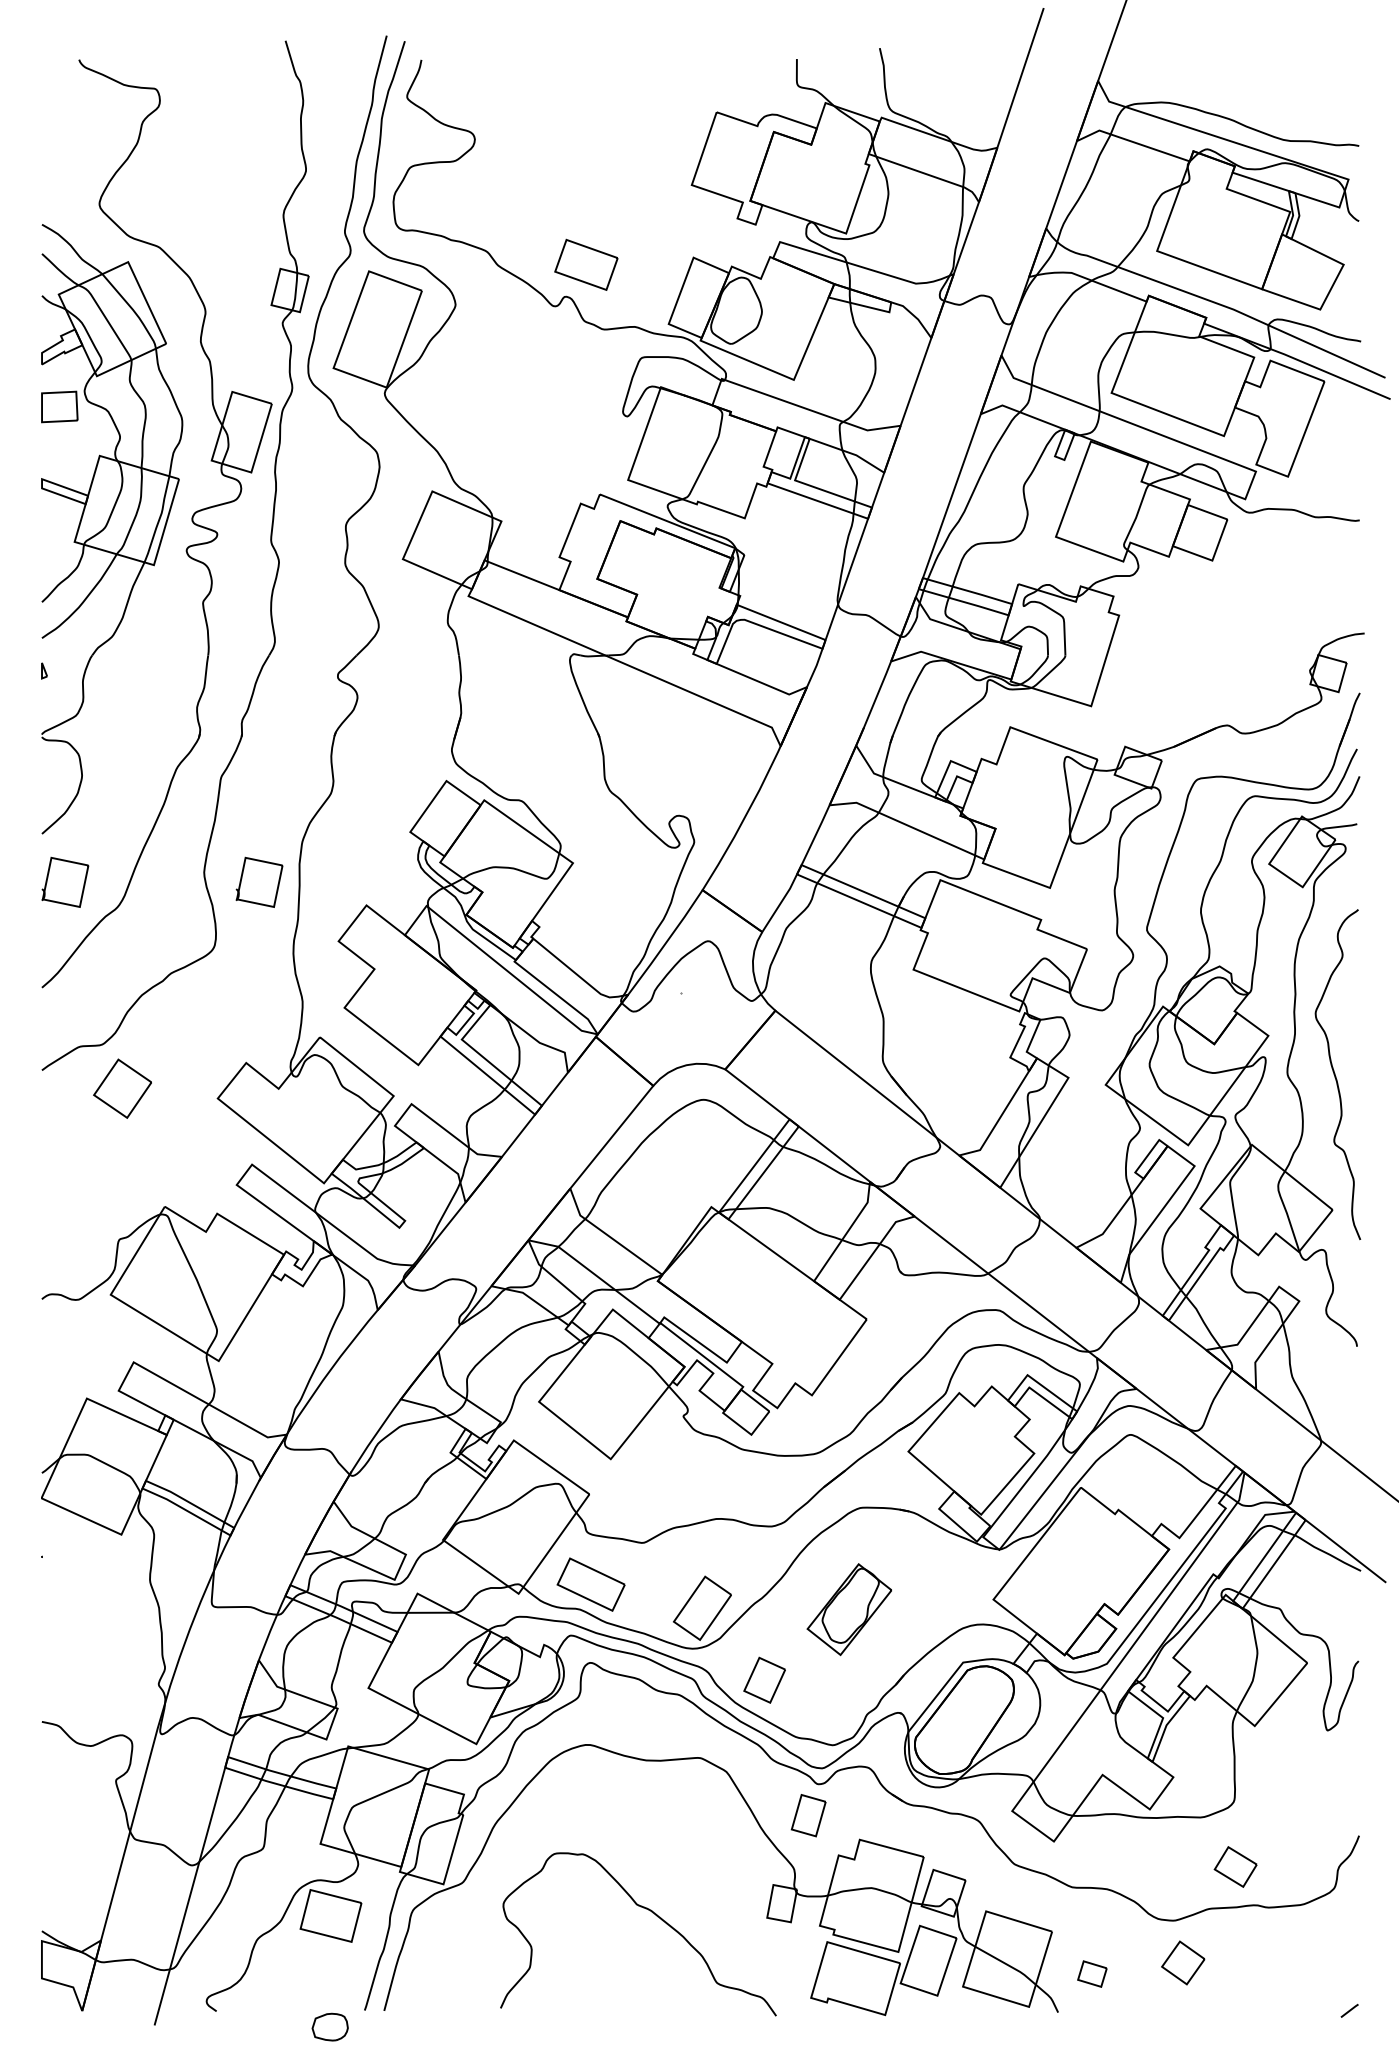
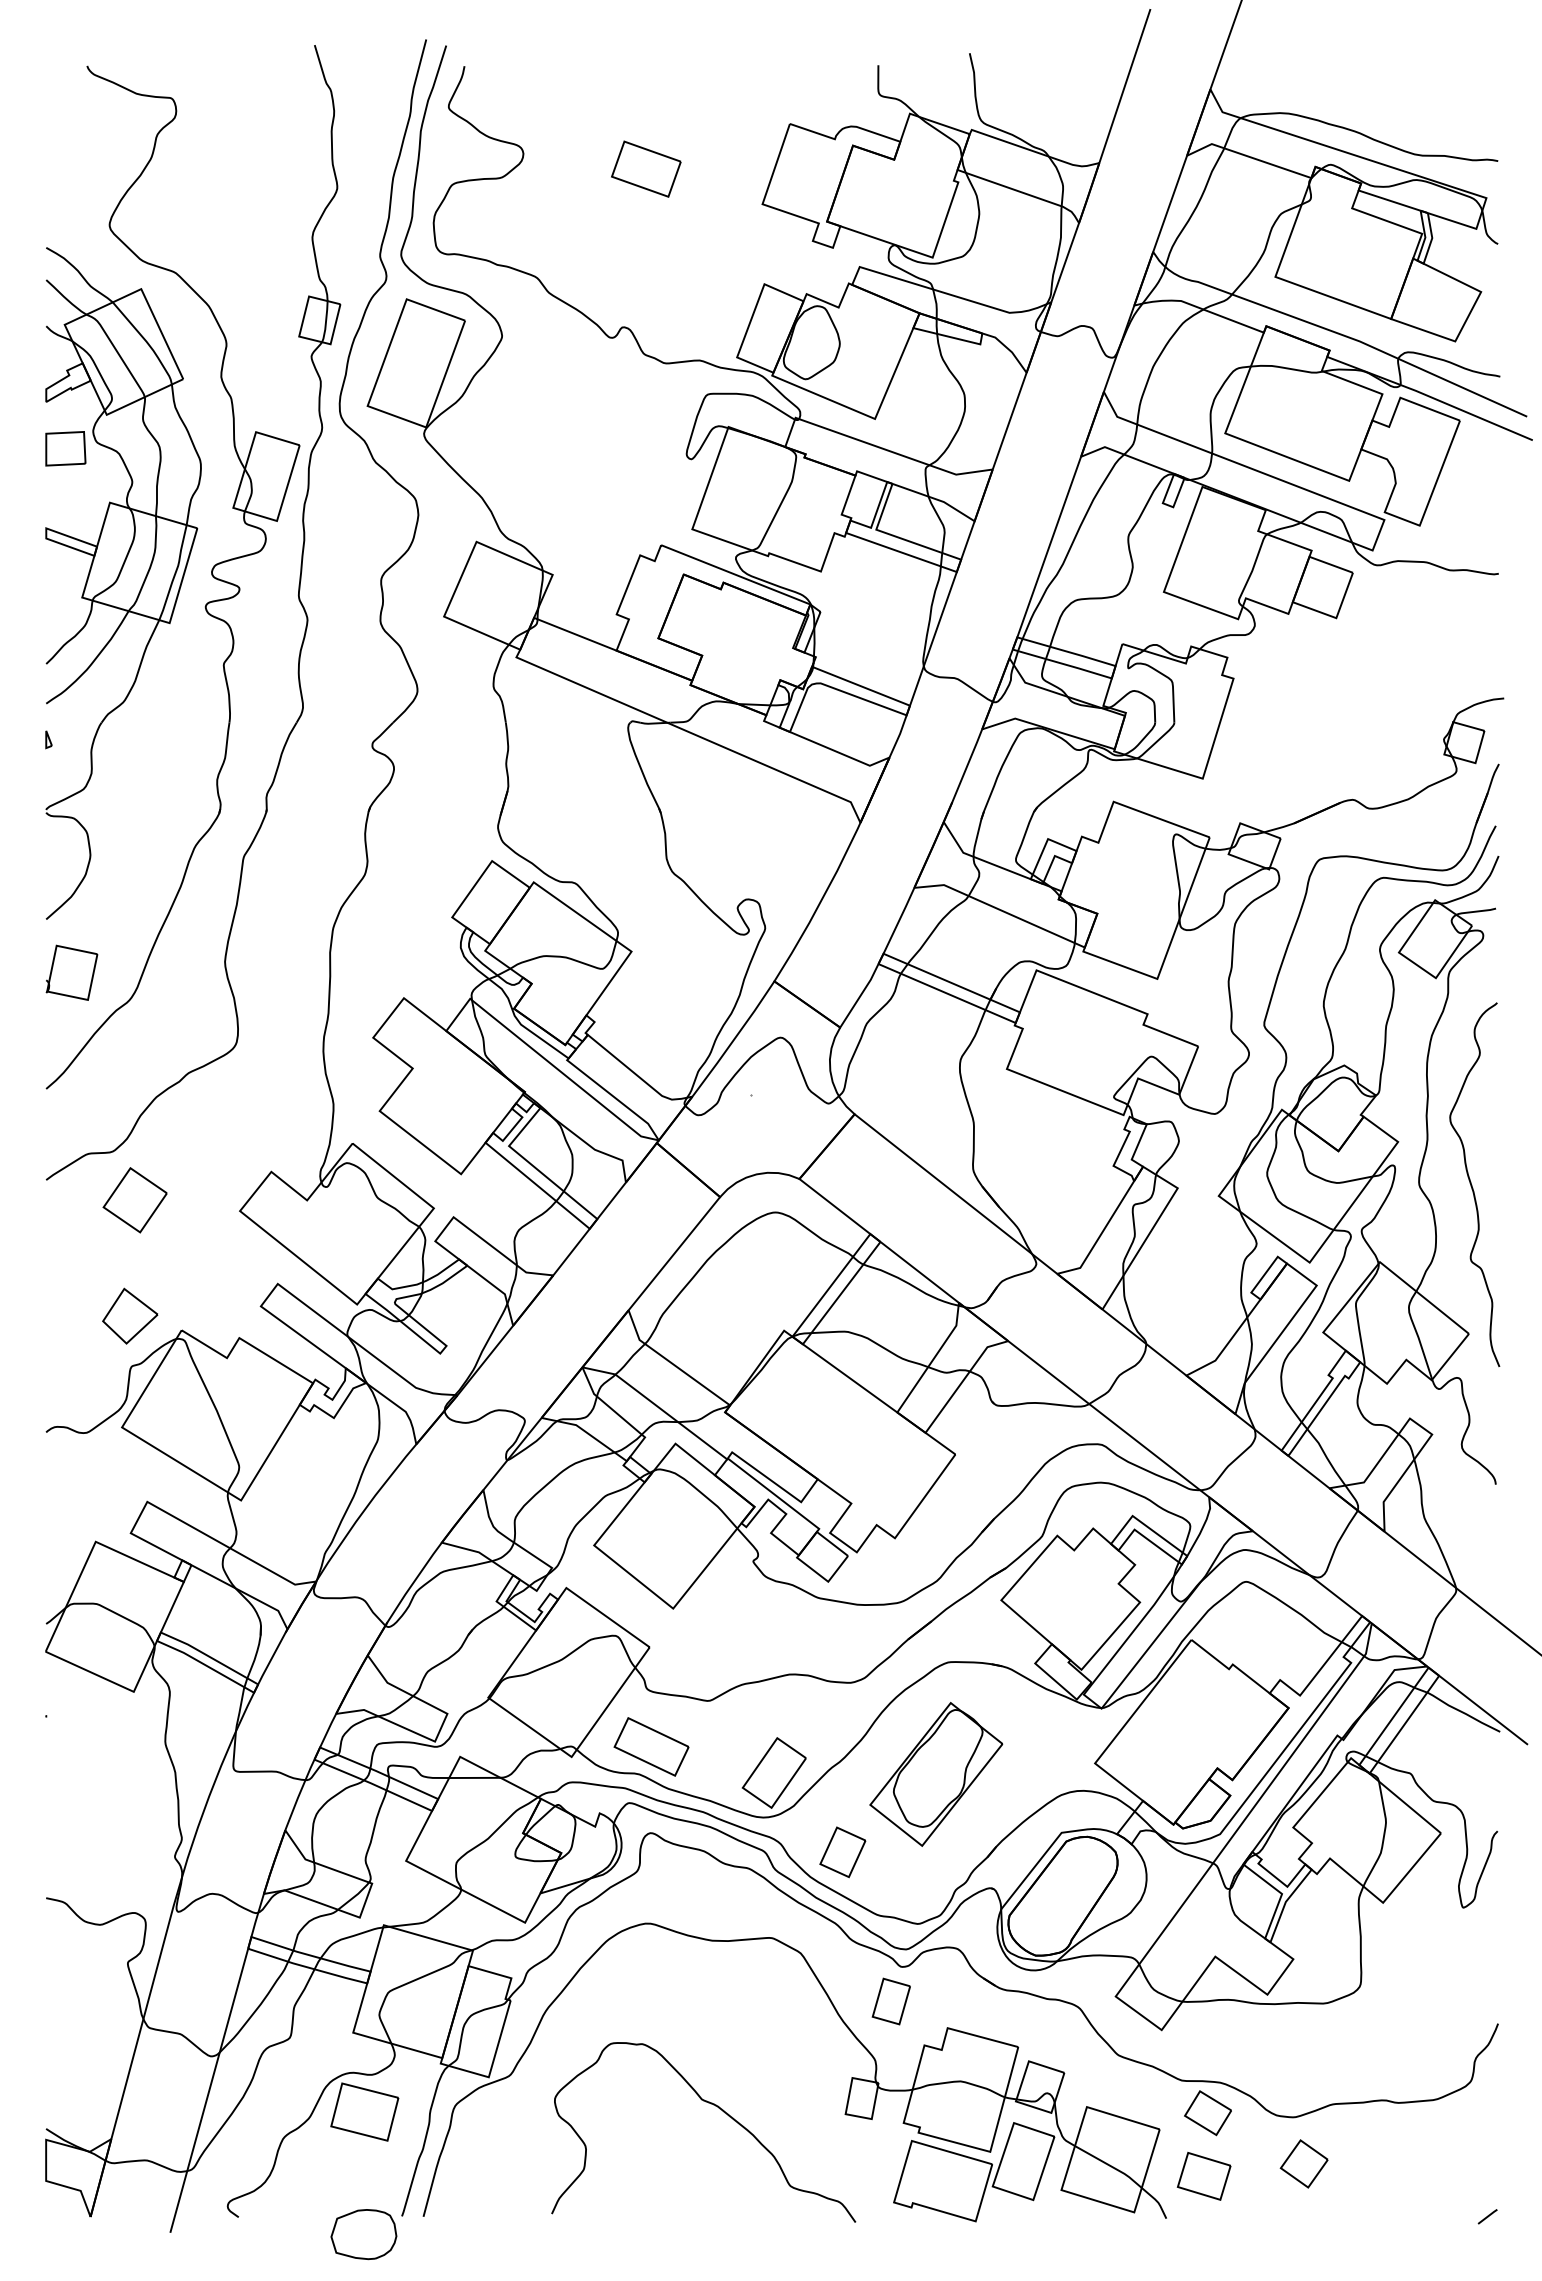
part: (586, 264) -> (646, 168), moved
part: (259, 882) -> (285, 972), removed
part: (118, 1193) -> (130, 1315), added
part: (849, 1609) -> (936, 1774), size x1.43
part: (1235, 1867) -> (1207, 2113), moved
part: (1091, 1973) -> (1203, 2175), size x1.67
part: (329, 2026) -> (363, 2234), size x1.67

